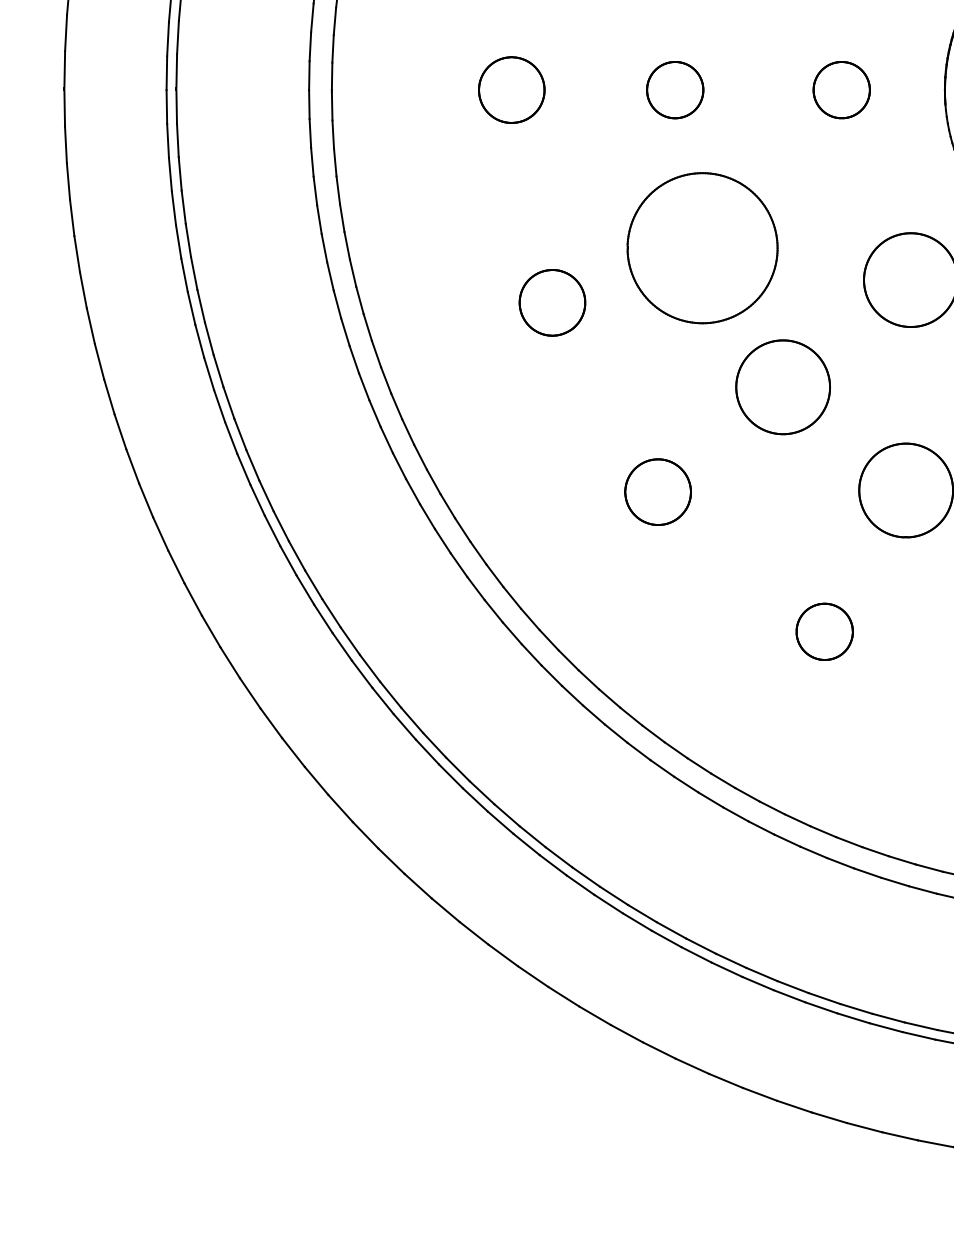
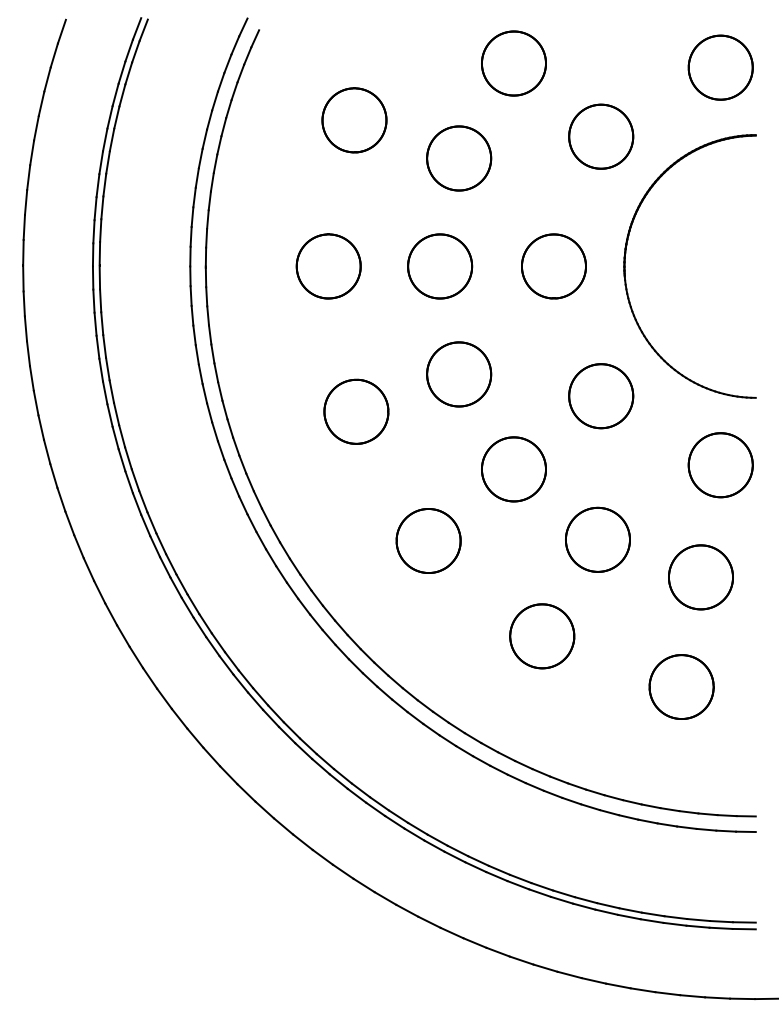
part: (511, 90) -> (328, 266), size x1.43
part: (675, 90) -> (440, 266), size x1.67
part: (841, 90) -> (553, 266), size x1.67
part: (703, 248) -> (459, 374), size x0.62
part: (552, 302) -> (356, 411), size x1.43
part: (657, 491) -> (428, 540), size x1.43
part: (824, 632) -> (542, 636), size x1.67

